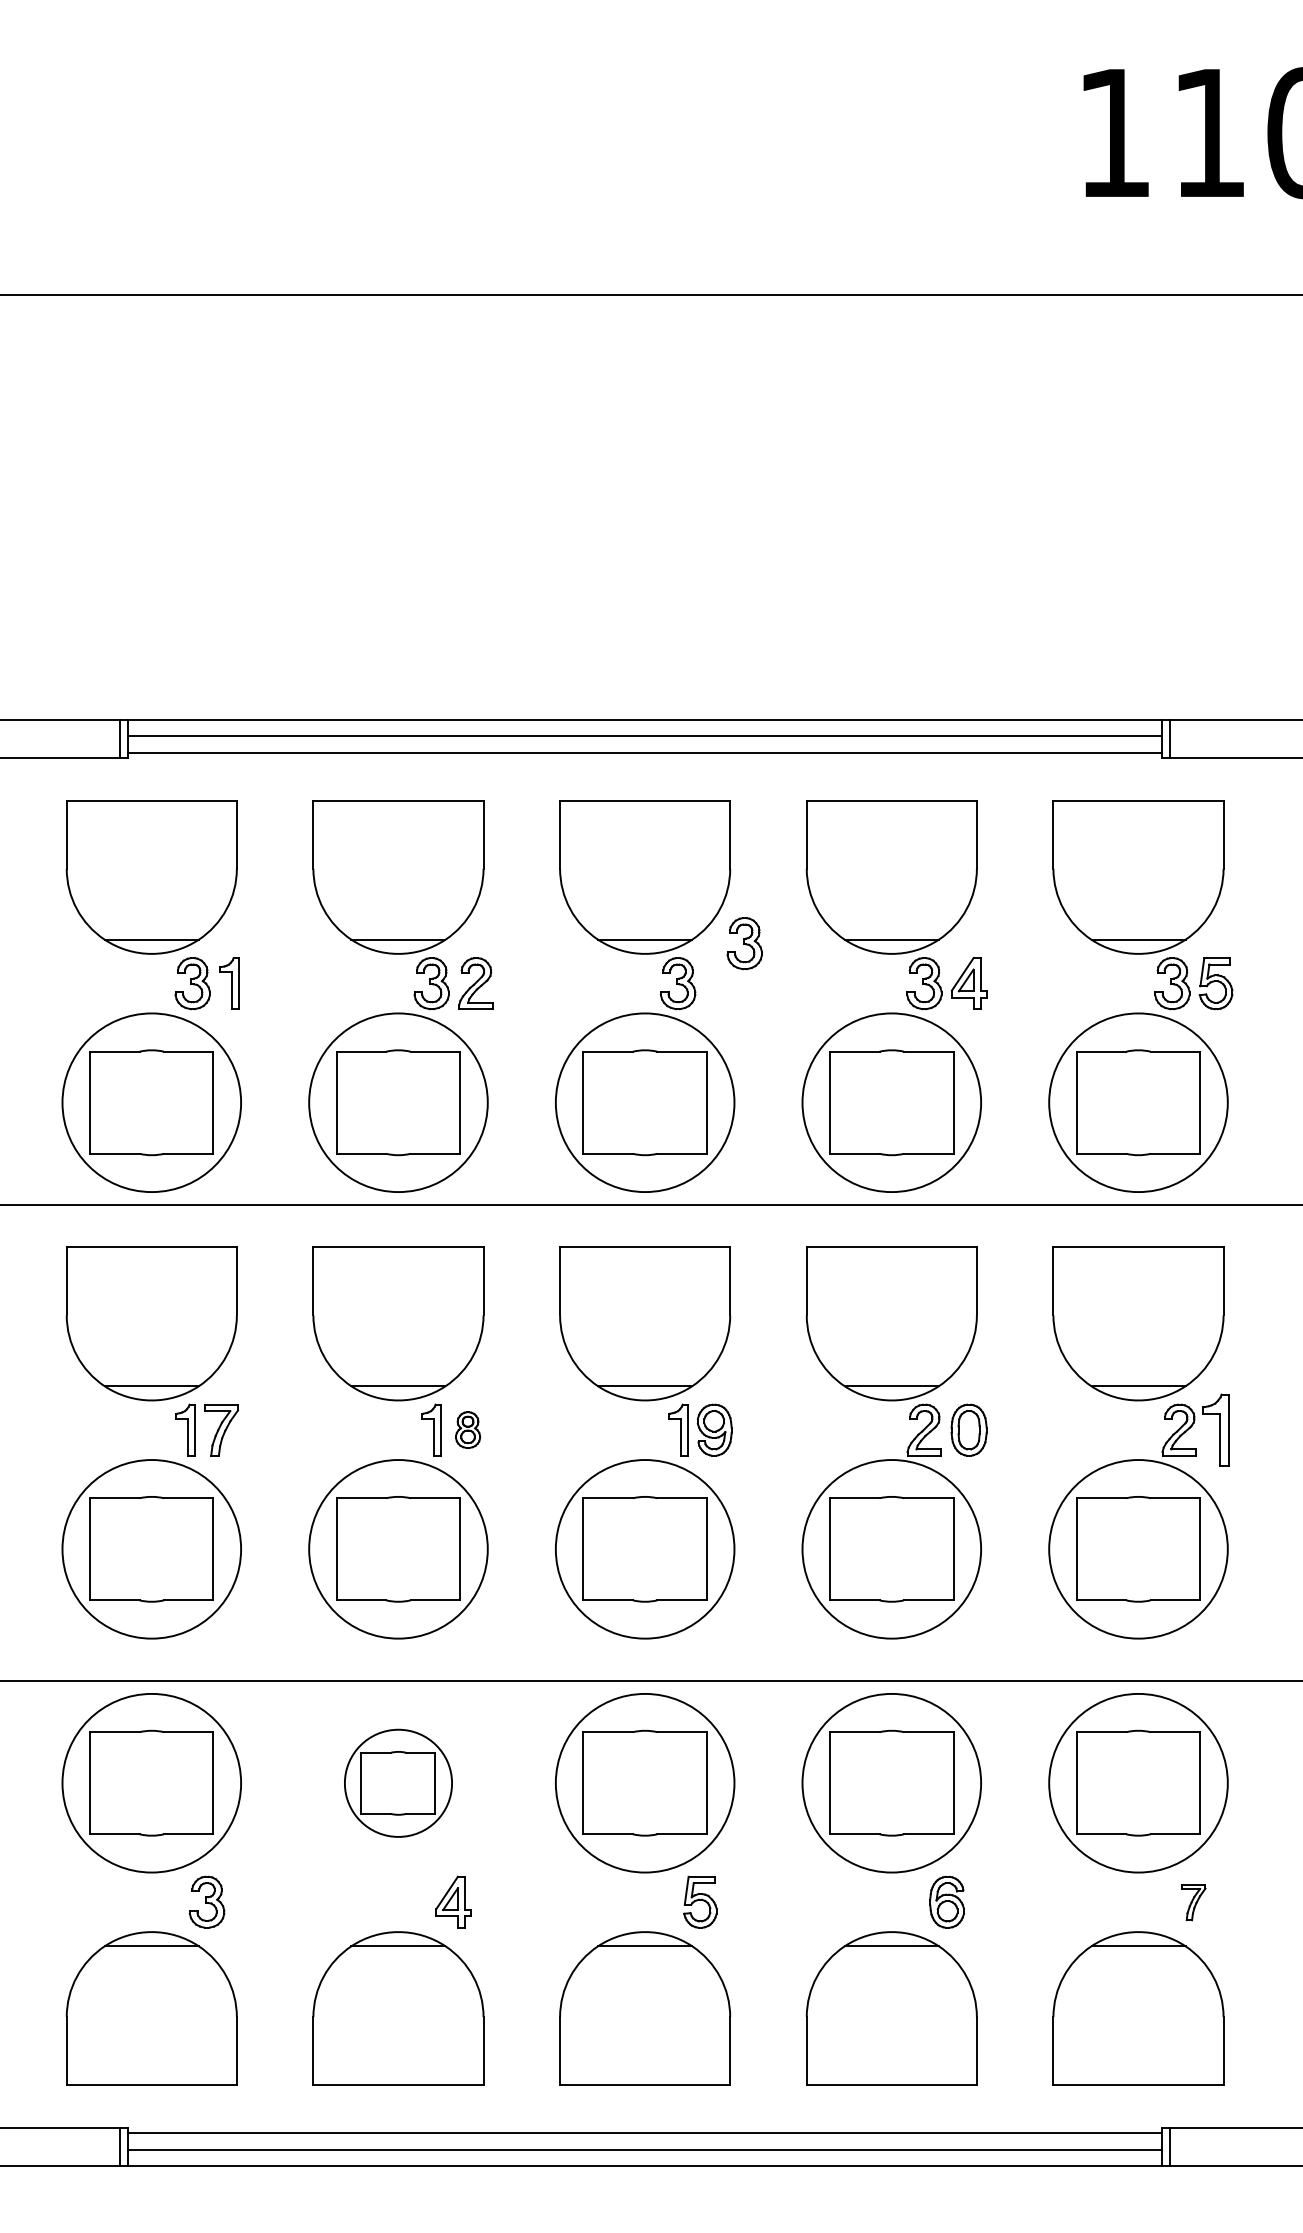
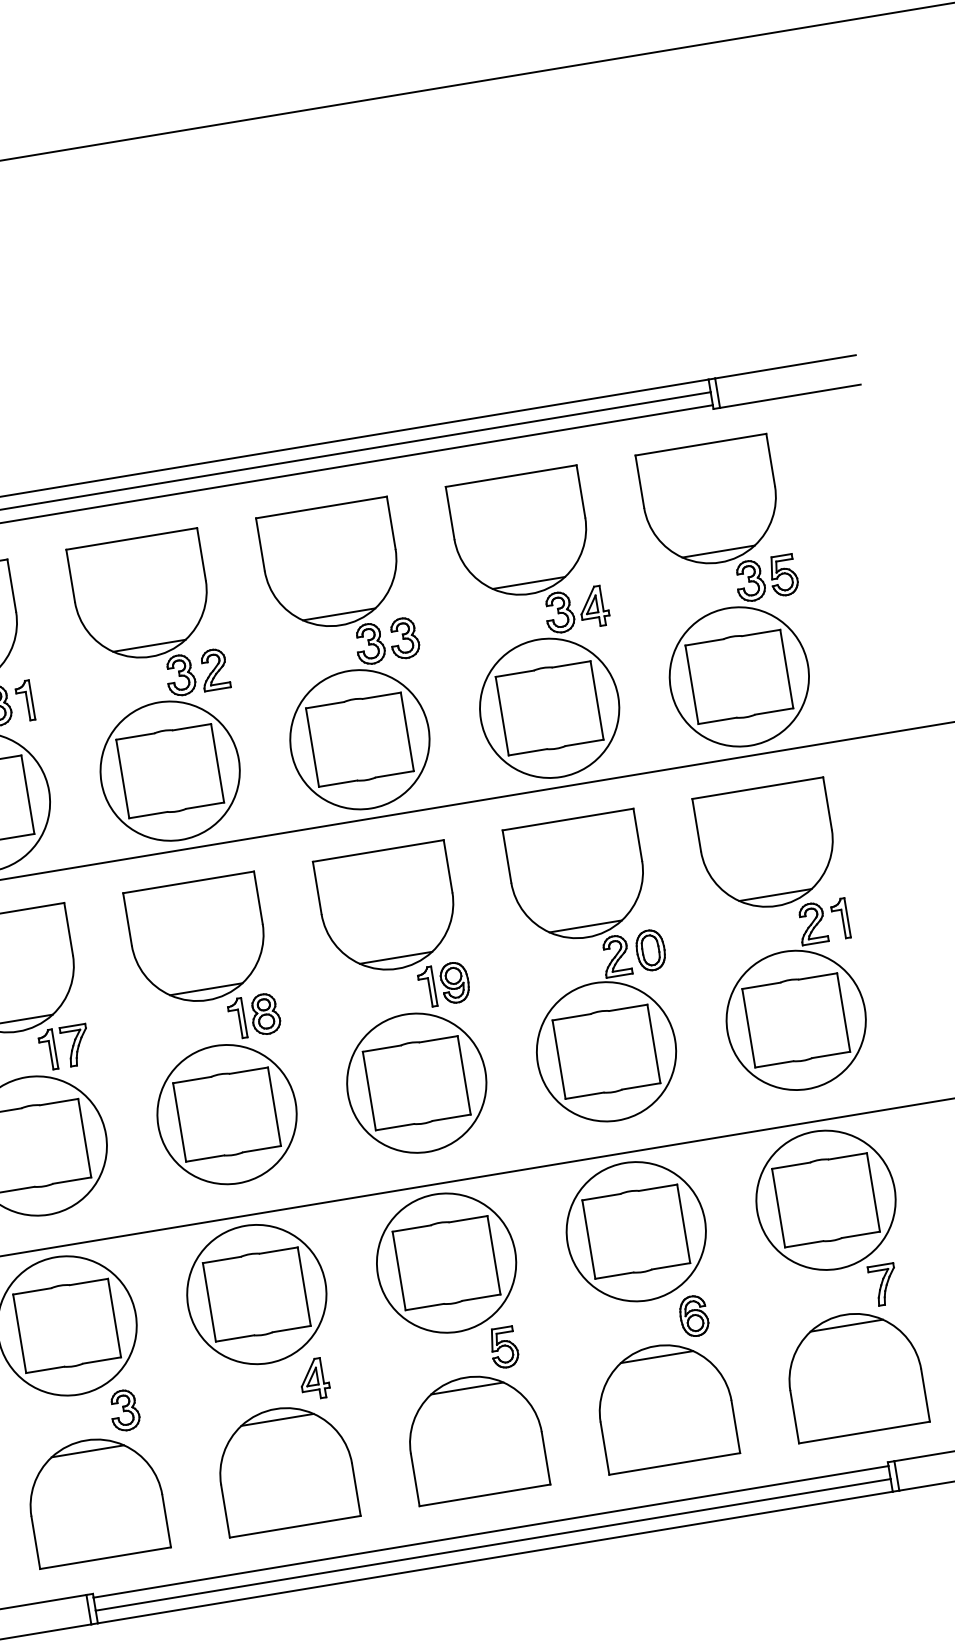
part: (744, 943) -> (404, 638), moved
part: (467, 1429) -> (264, 1013), size x1.43
part: (1215, 1429) -> (840, 918), size x0.71
part: (398, 1783) -> (256, 1294), size x1.67
part: (1193, 1902) -> (883, 1285), size x1.43

